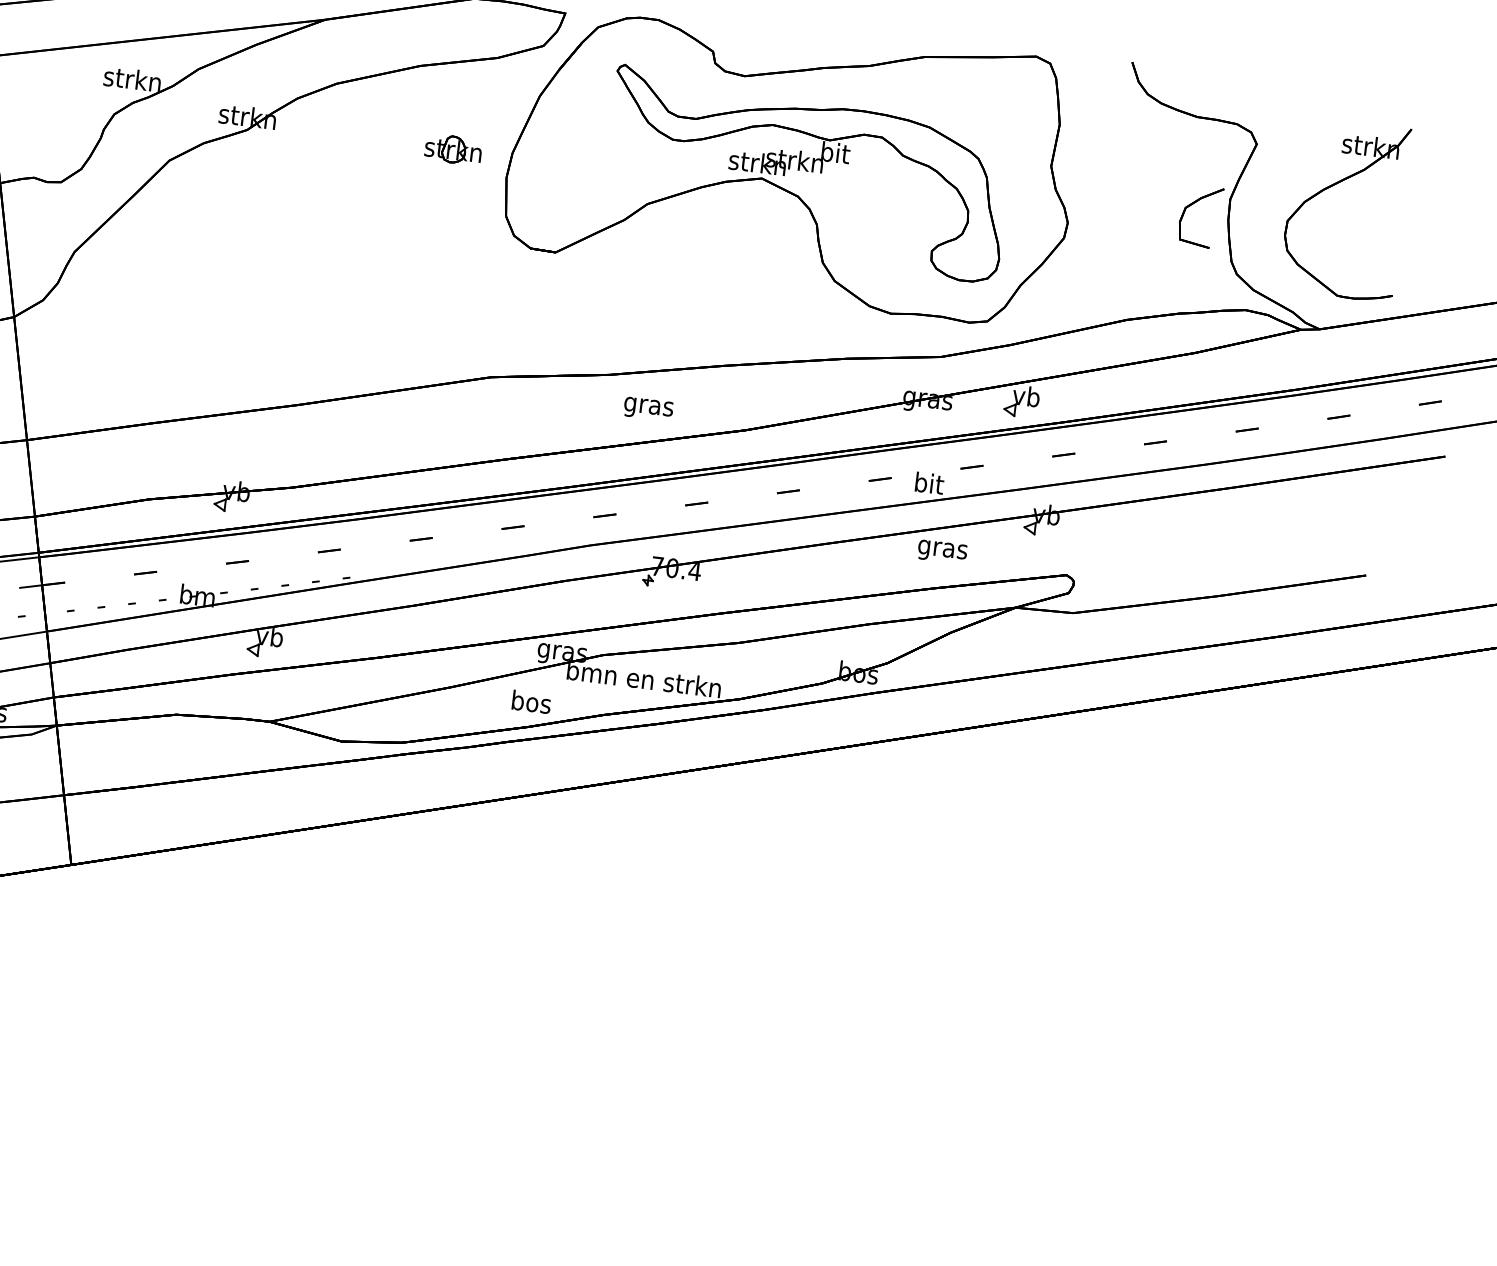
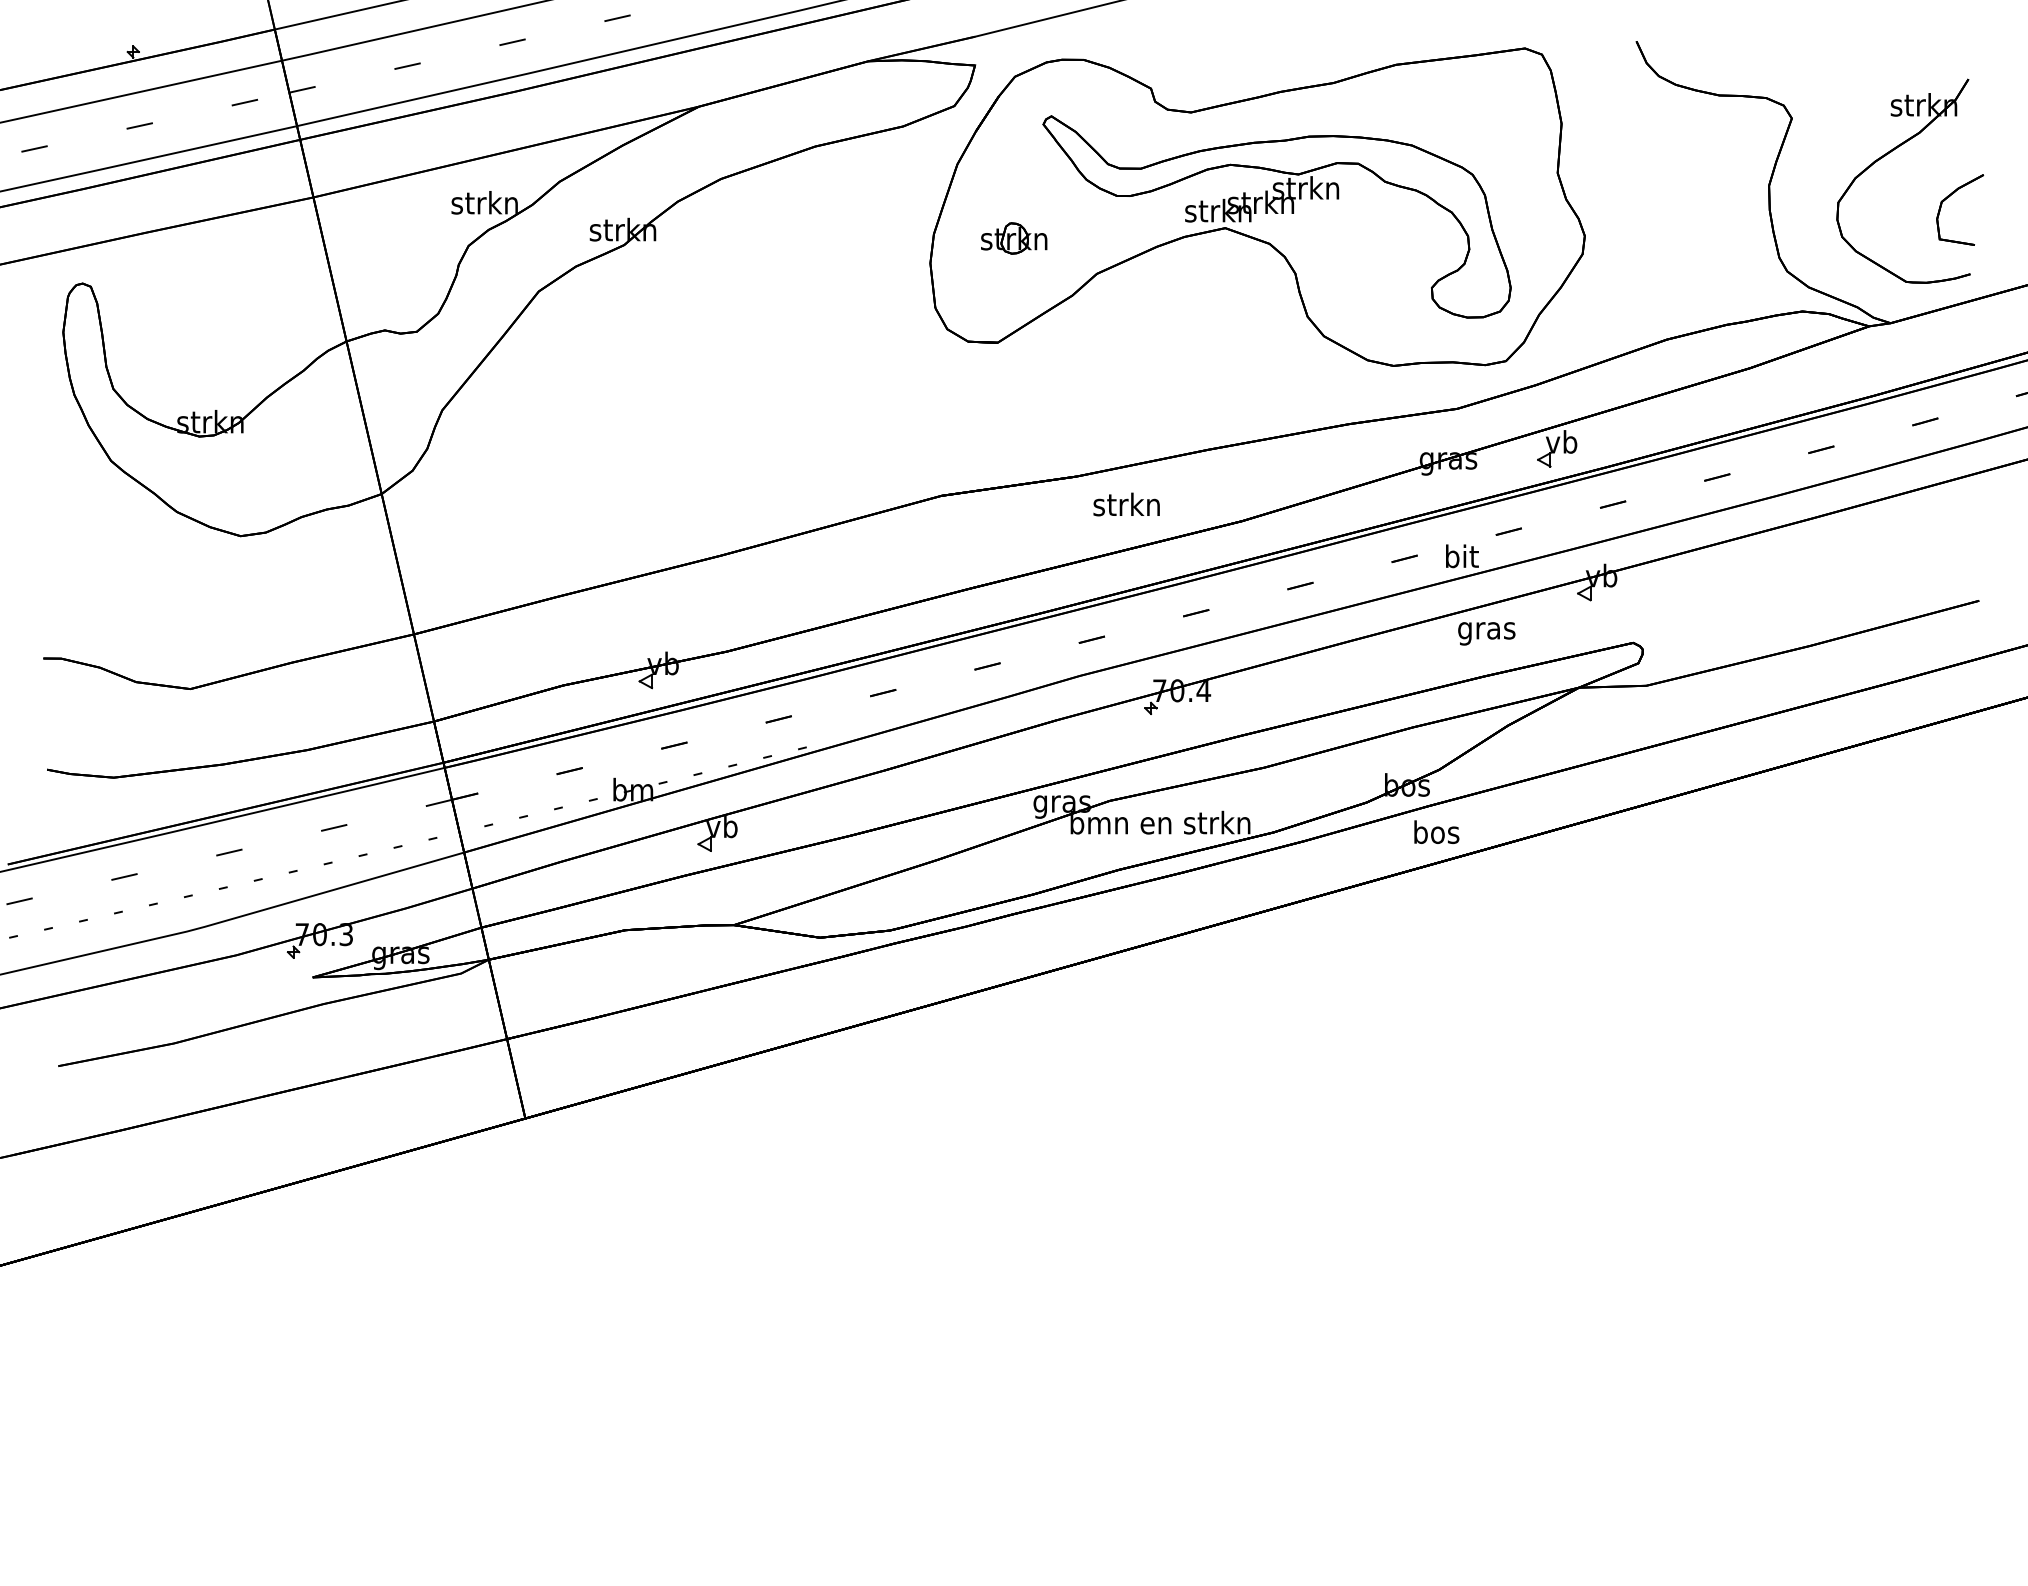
part: (453, 149) -> (1014, 238), moved
text: (834, 152) -> (1305, 187), bit -> strkn
part: (1192, 204) -> (1949, 197), moved
text: (648, 406) -> (1126, 507), gras -> strkn
text: (531, 701) -> (1436, 831), moved

